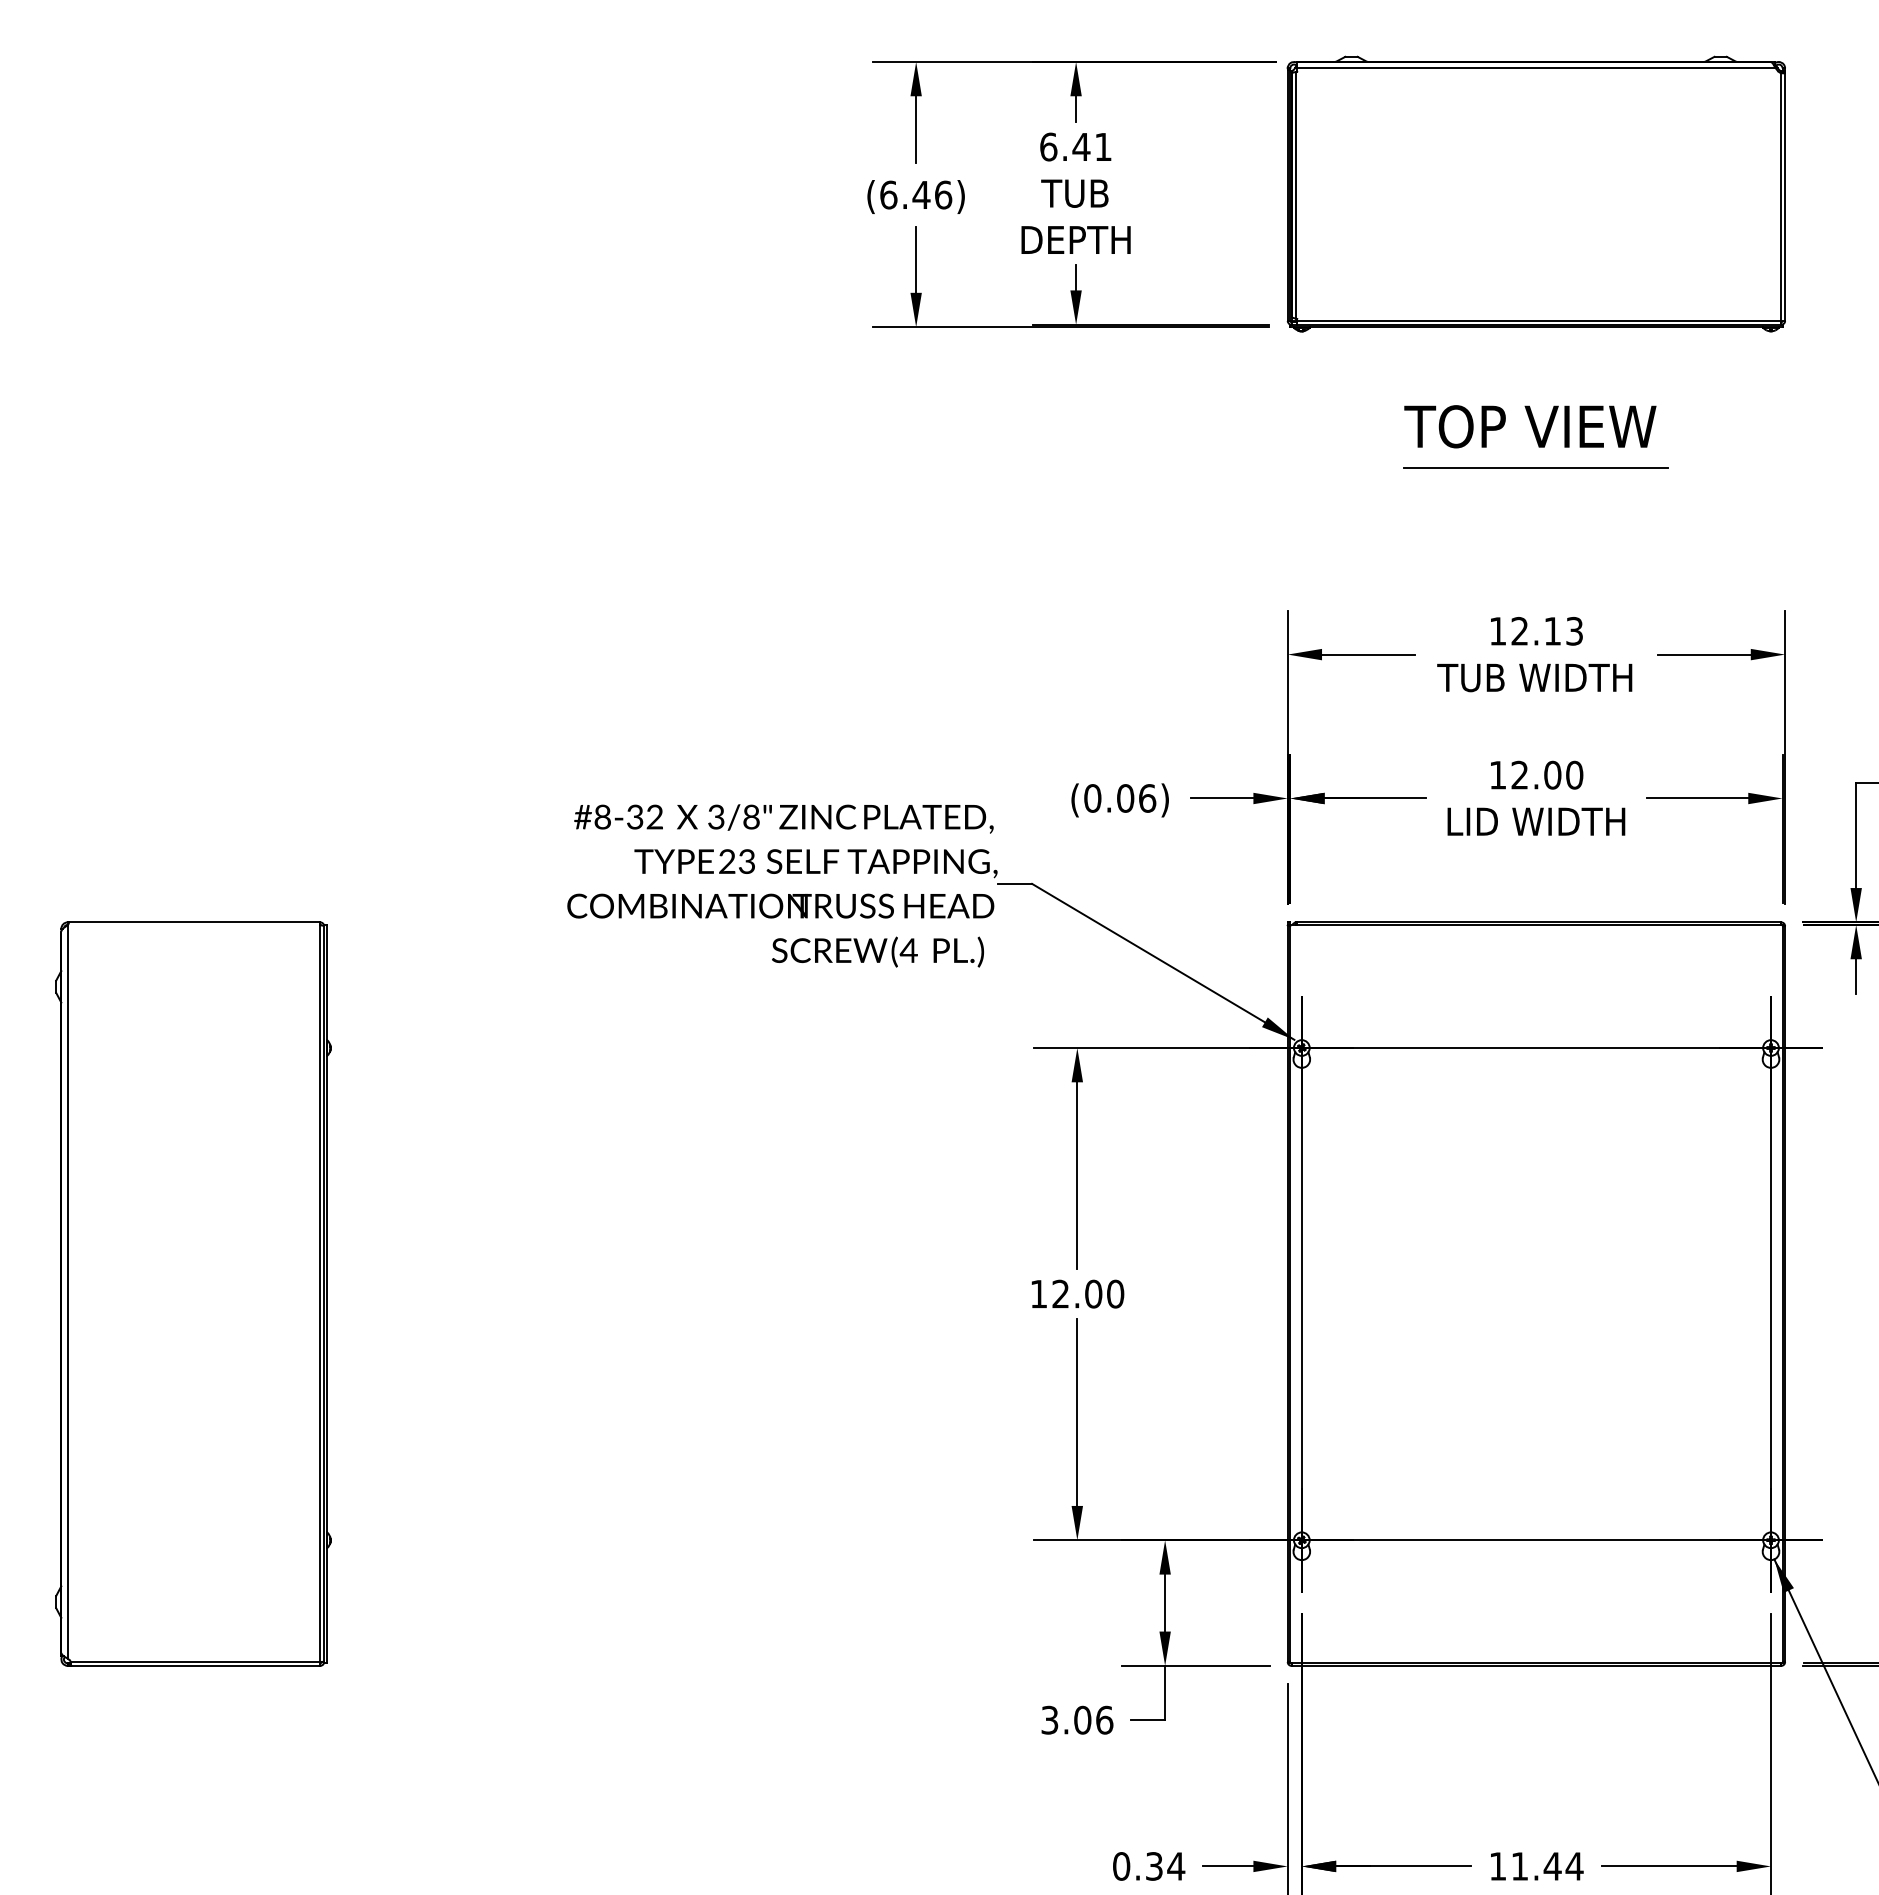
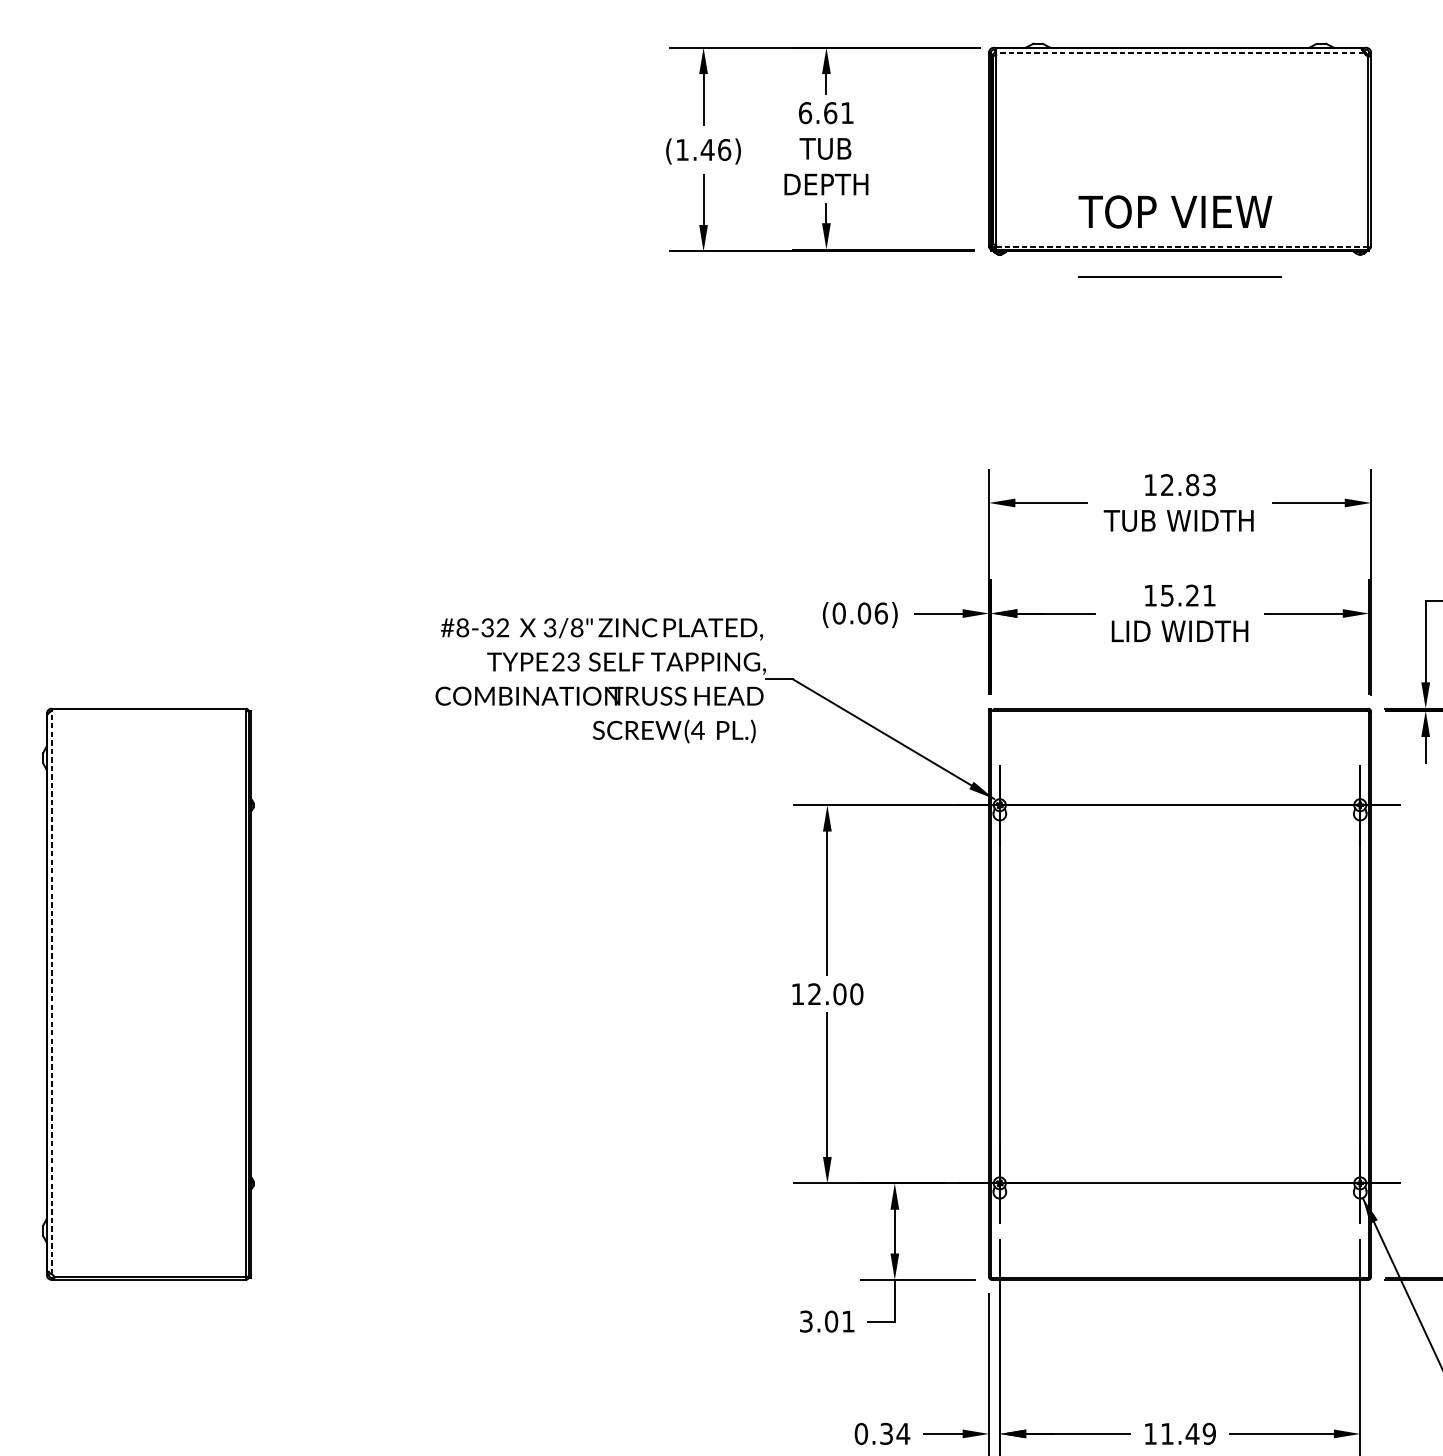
line: (1536, 68) -> (1180, 52), solid -> dashed
text: (1081, 146) -> (830, 112), 6.41 -> 6.61
text: (888, 194) -> (682, 149), (6.46) -> (1.46)
line: (1539, 320) -> (1182, 246), solid -> dashed
text: (1530, 426) -> (1175, 211), moved
line: (1535, 467) -> (1179, 276), moved
text: (1552, 631) -> (1192, 485), 12.13 -> 12.83
text: (1547, 774) -> (1188, 595), 12.00 -> 15.21
line: (67, 1291) -> (51, 992), solid -> dashed
text: (1104, 1719) -> (848, 1321), 3.06 -> 3.01
text: (1574, 1866) -> (1209, 1433), 11.44 -> 11.49

